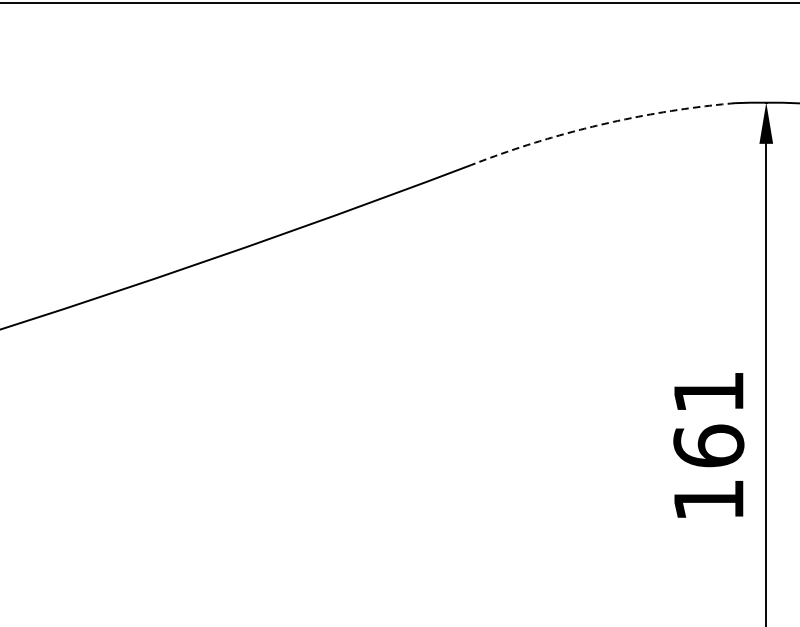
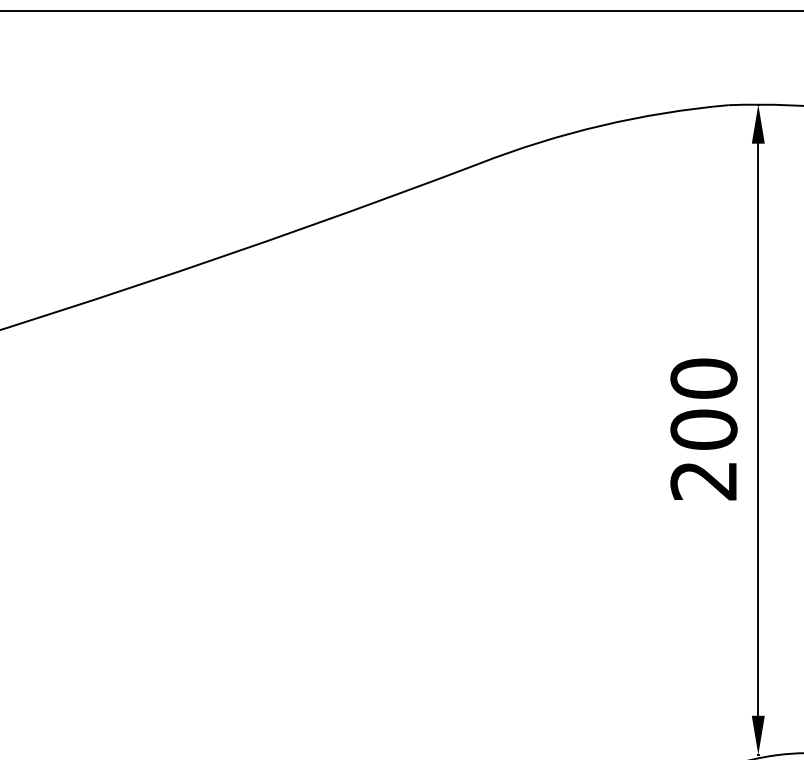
arc: (600, 124) -> (601, 125), dashed -> solid
text: (708, 445) -> (703, 429), 161 -> 200

